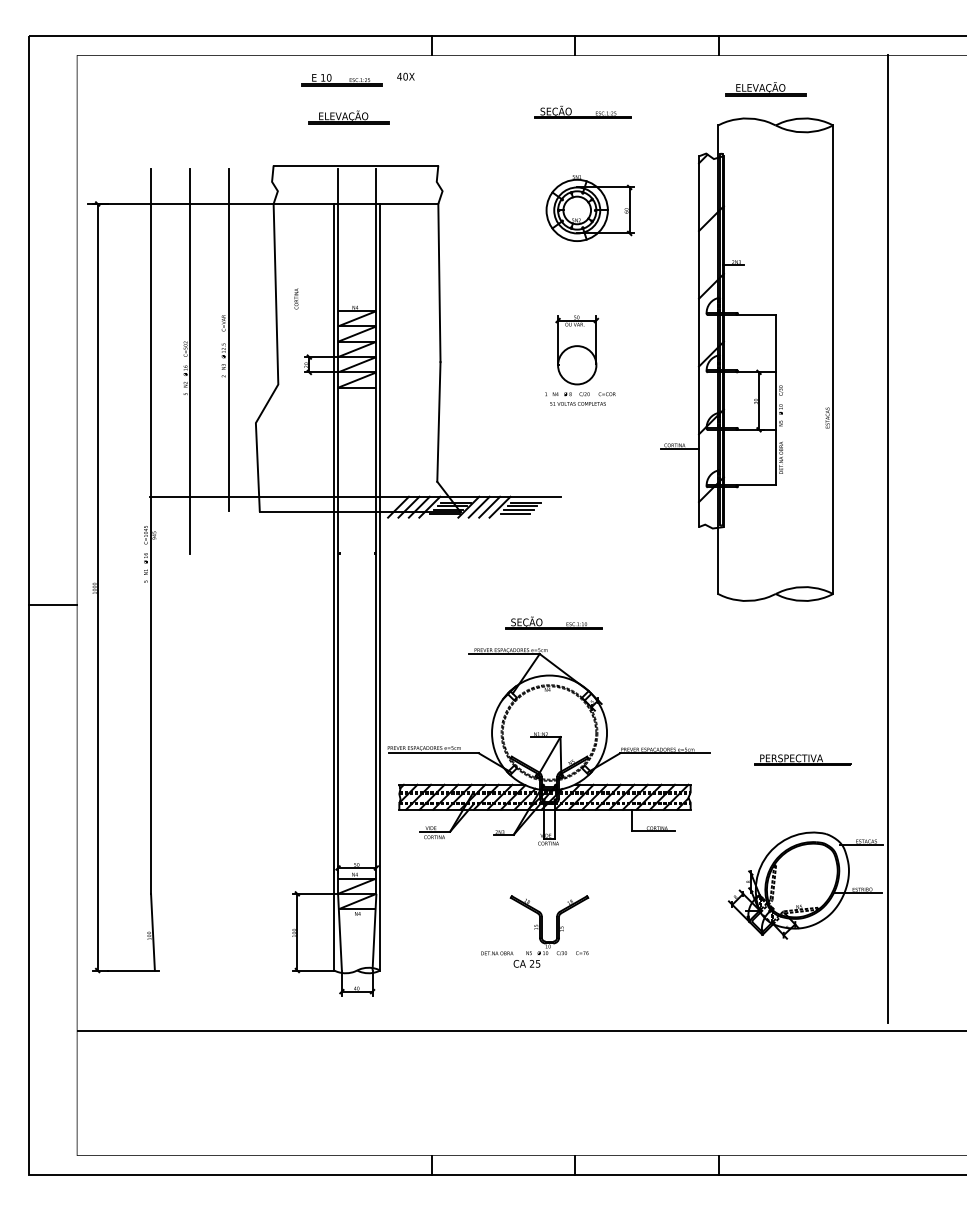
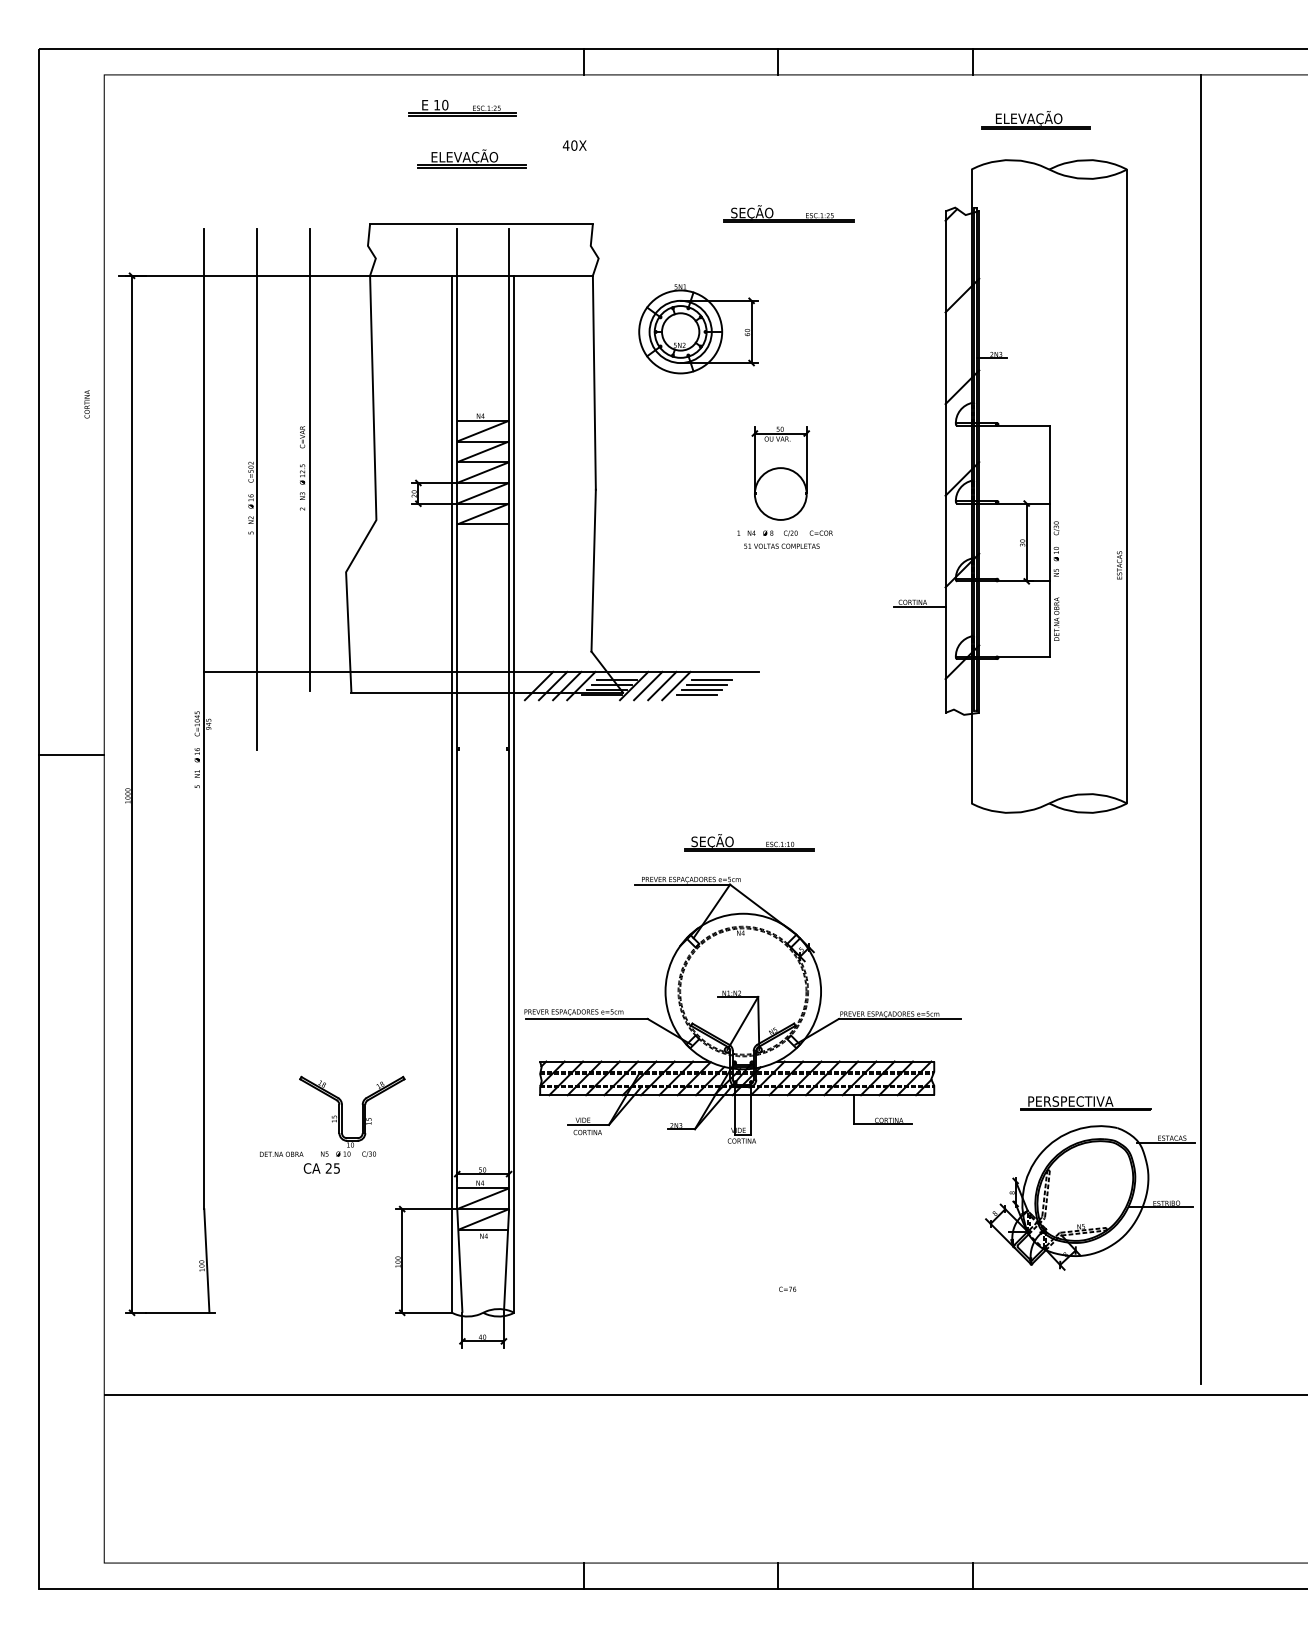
text: (405, 76) -> (574, 145), moved
part: (582, 111) -> (787, 212), moved
part: (589, 208) -> (697, 329), moved
text: (296, 298) -> (87, 403), moved
line: (53, 605) -> (72, 755), moved
part: (802, 759) -> (1085, 1103), moved
part: (535, 931) -> (333, 1124), moved

